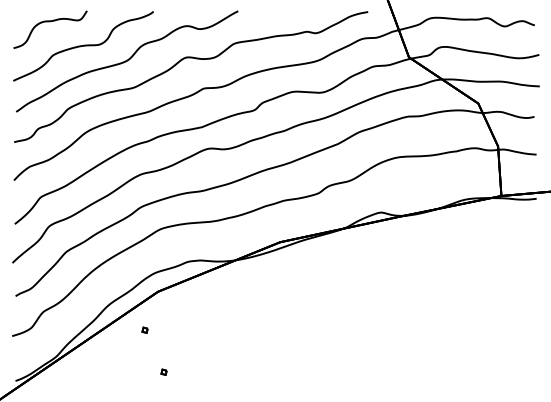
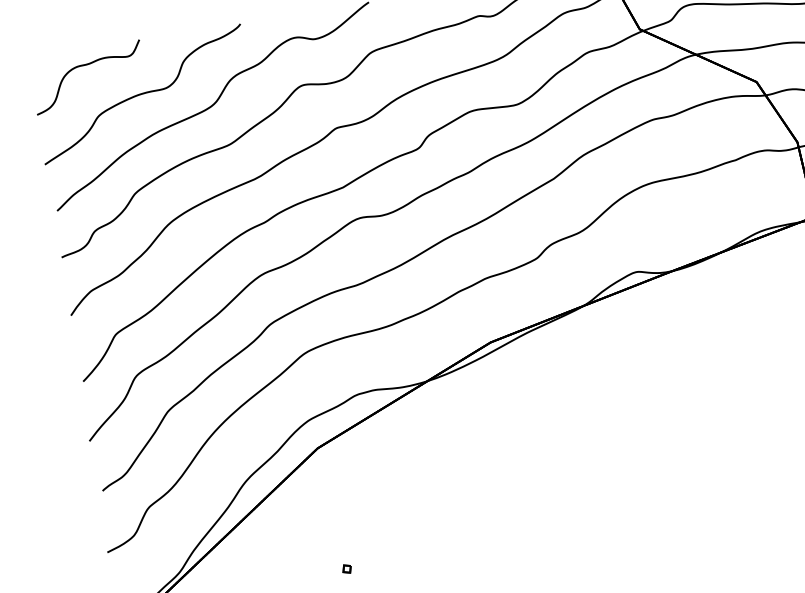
part: (144, 329) -> (306, 509), removed

